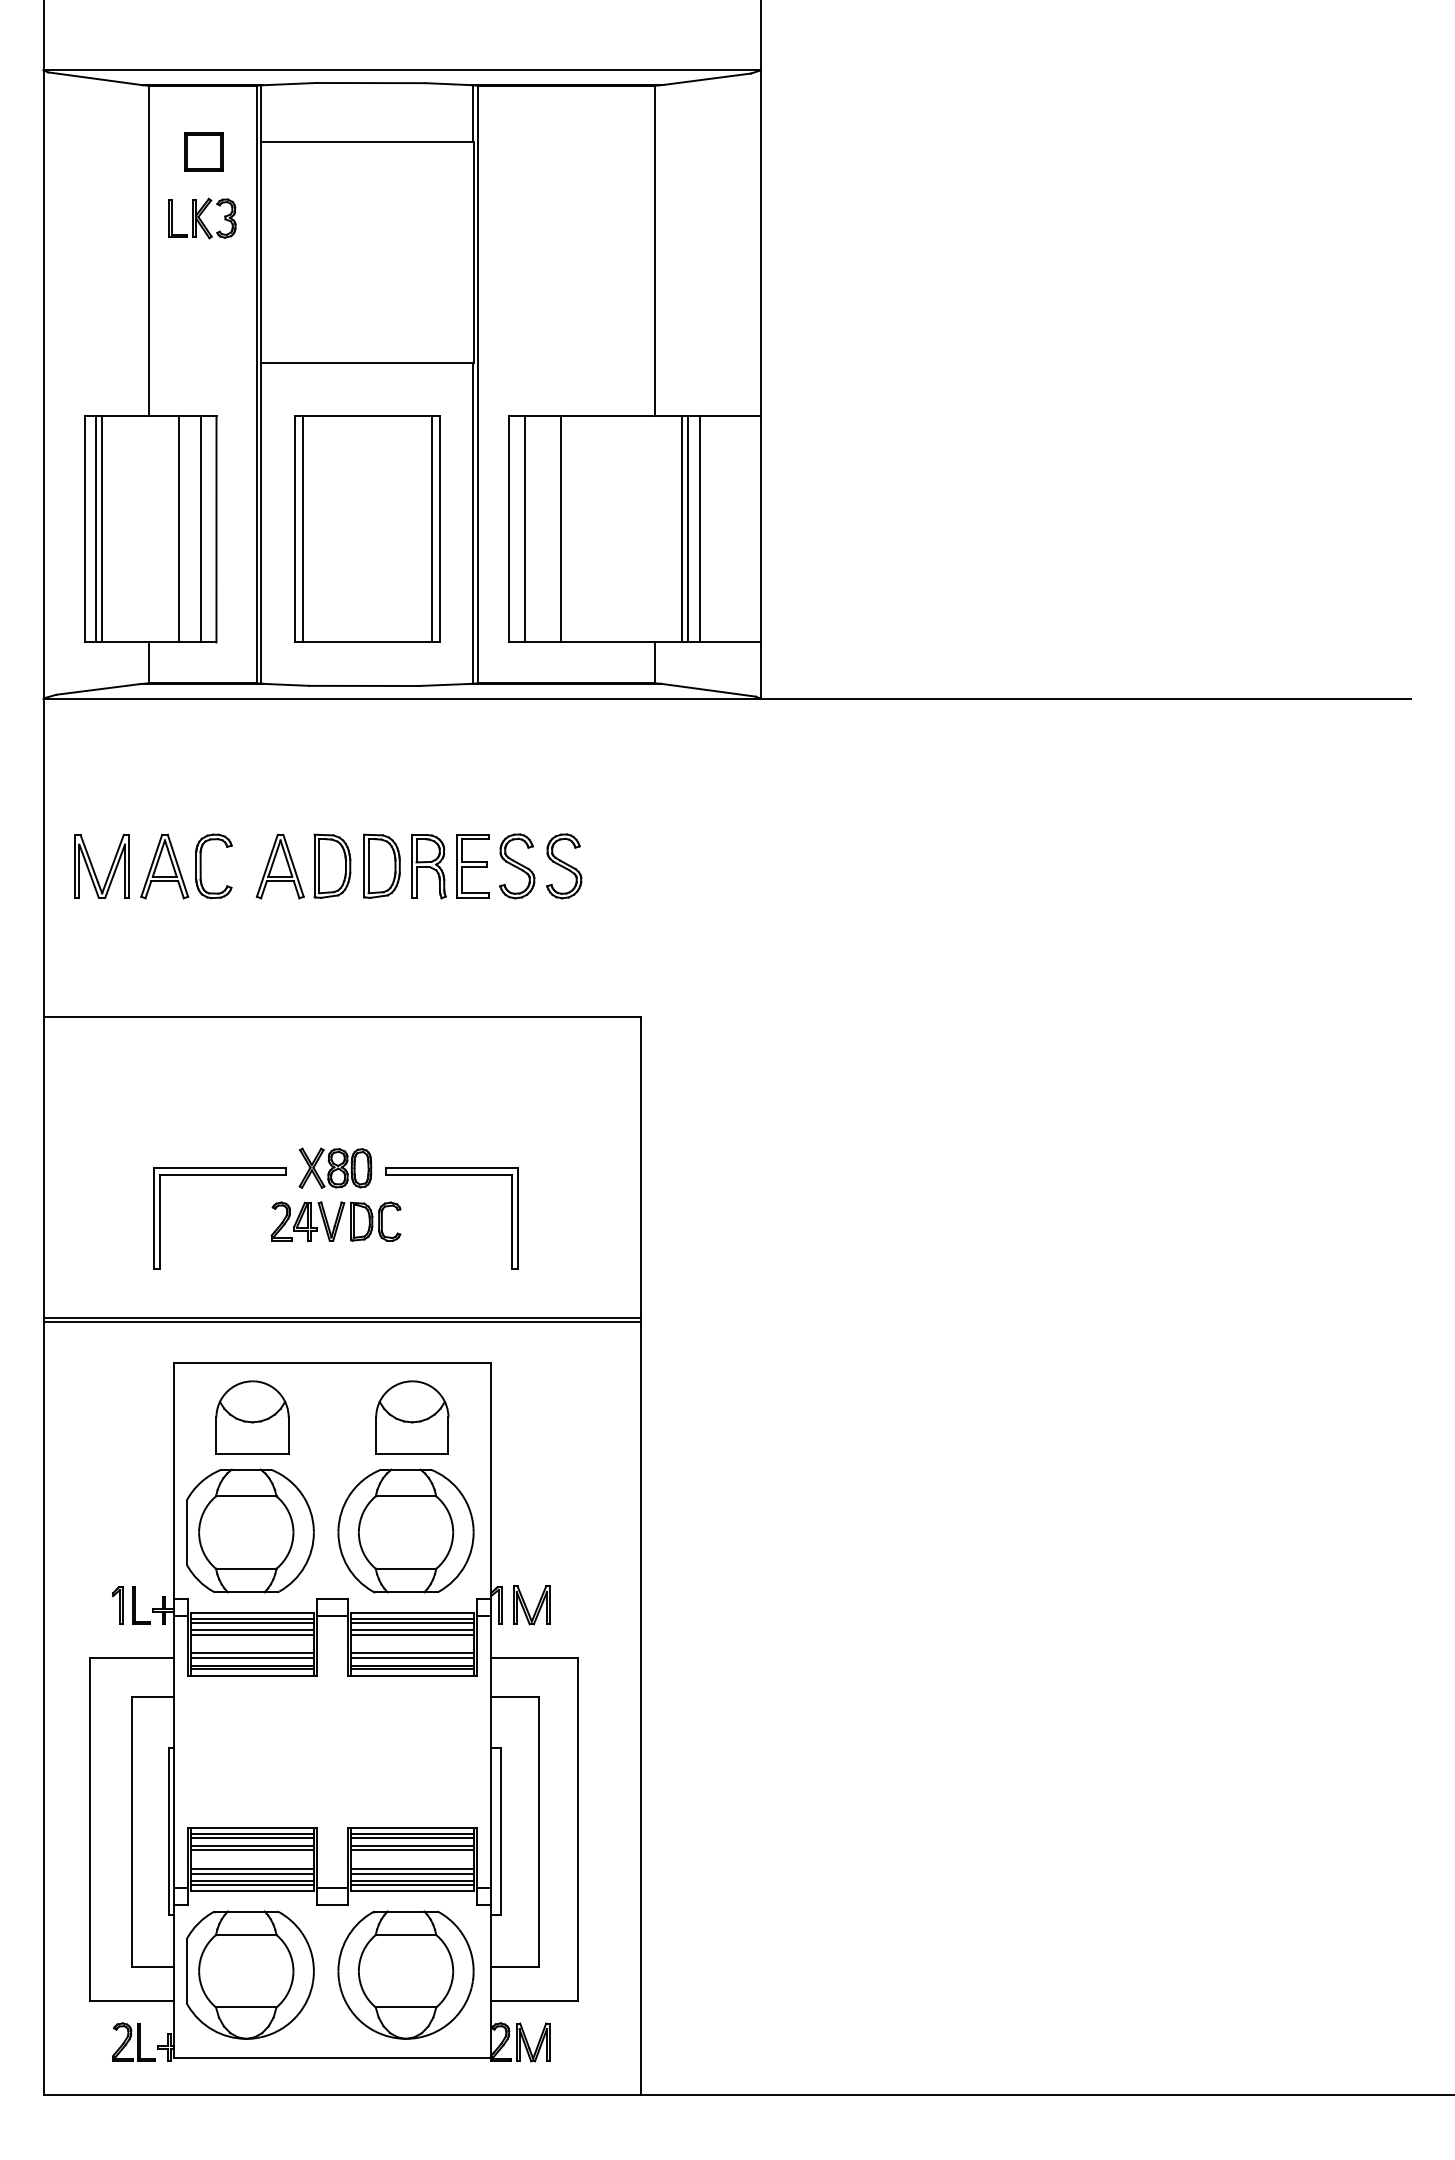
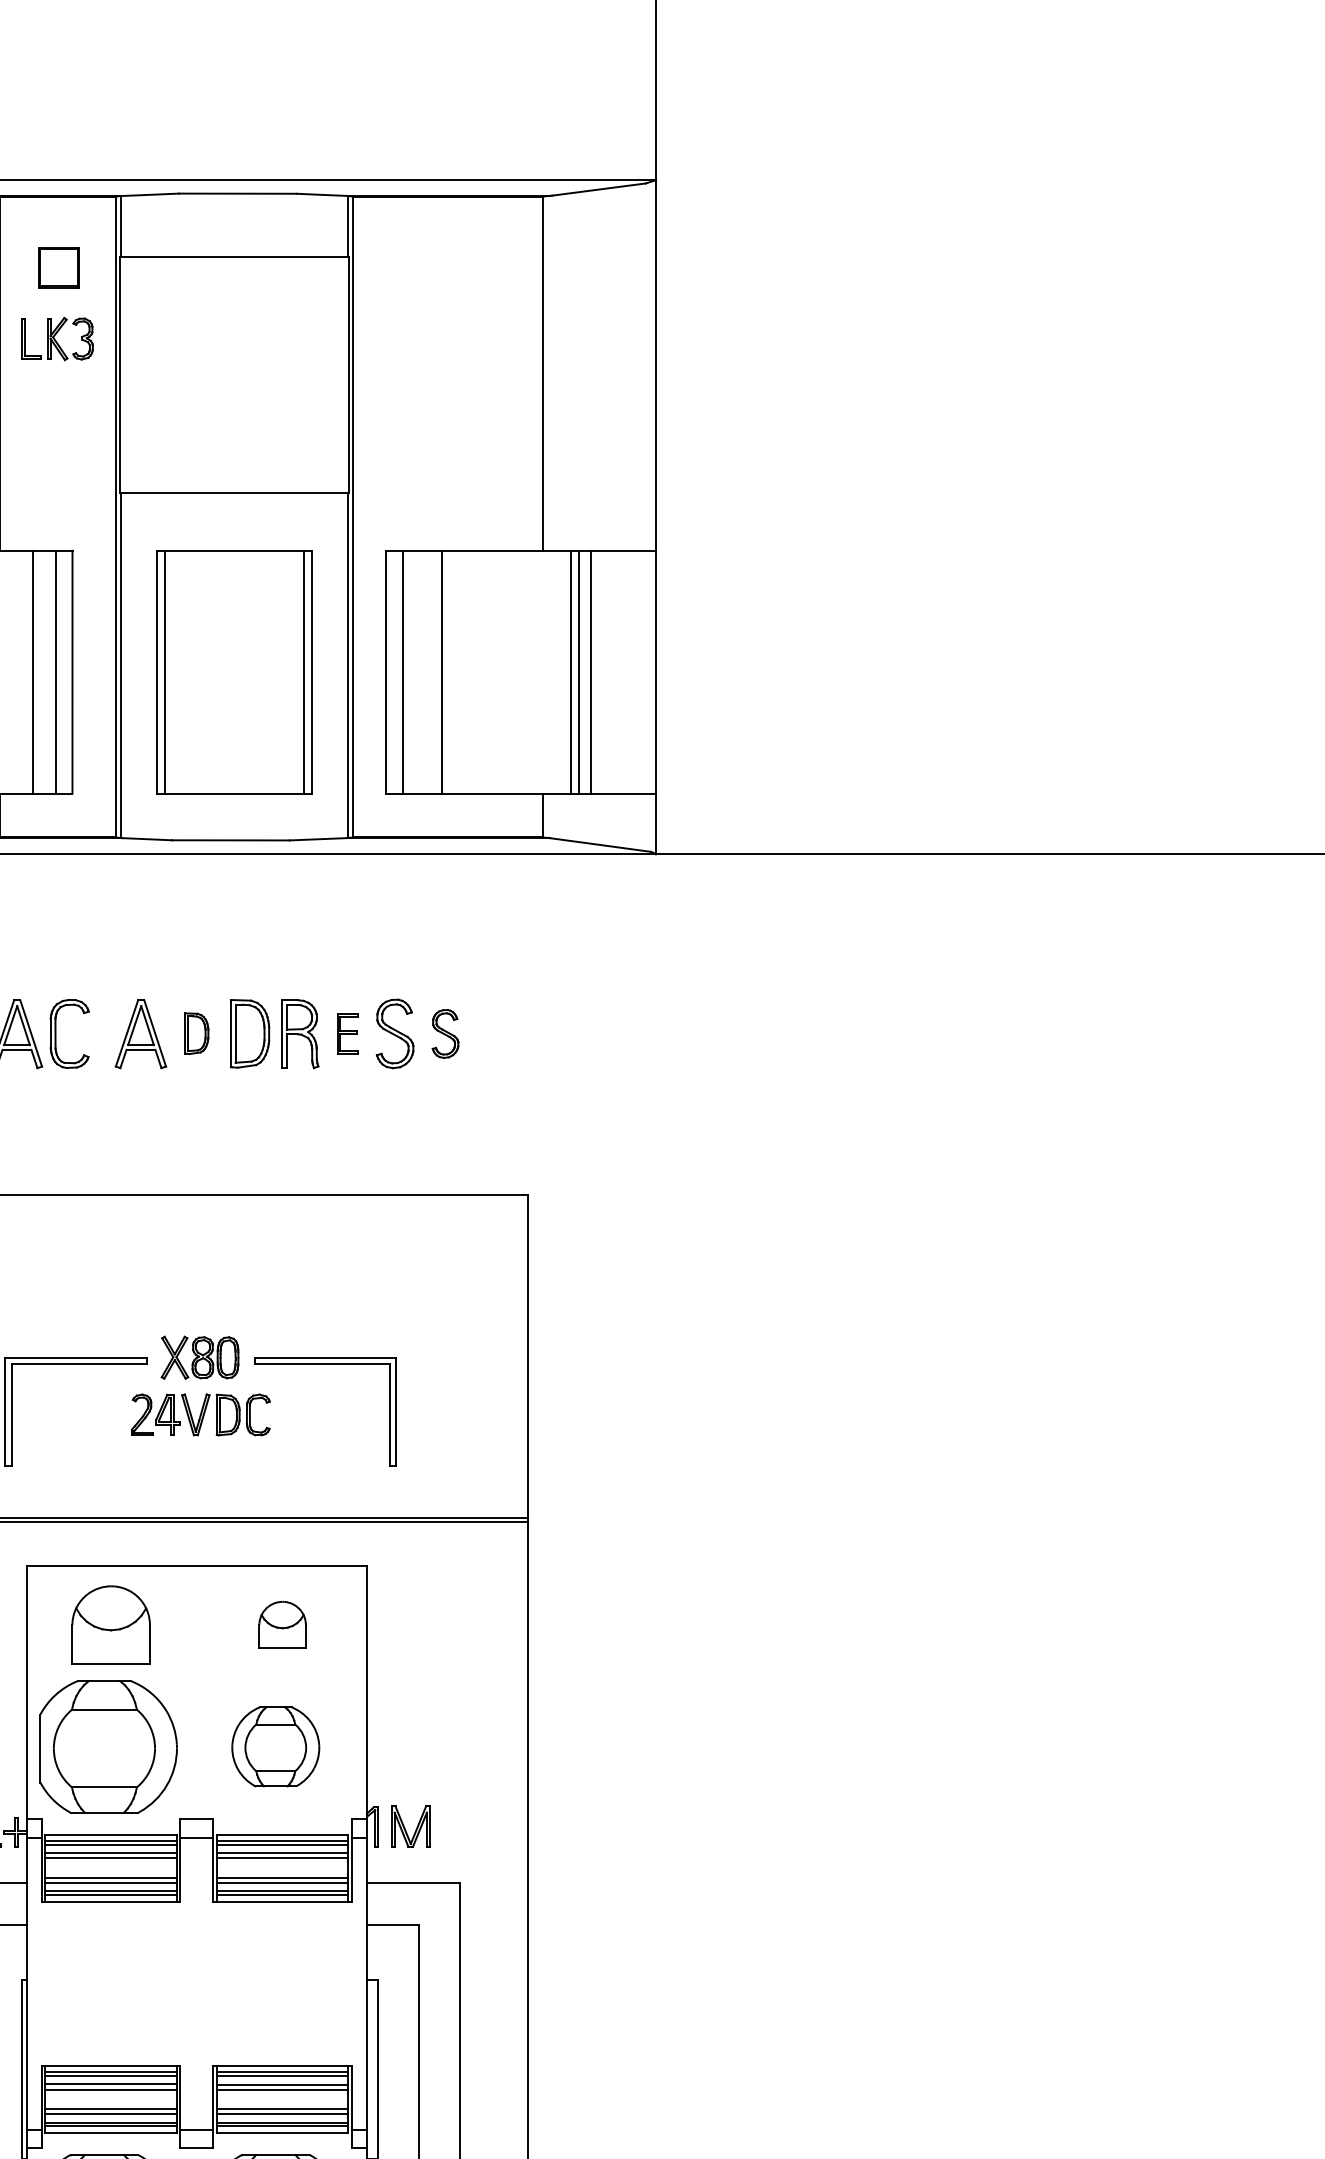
part: (332, 865) -> (196, 1032), size x0.6
part: (472, 866) -> (347, 1034), size x0.6
part: (564, 866) -> (445, 1034), size x0.7
part: (412, 1417) -> (282, 1625), size x0.6
part: (405, 1530) -> (275, 1746), size x0.6

